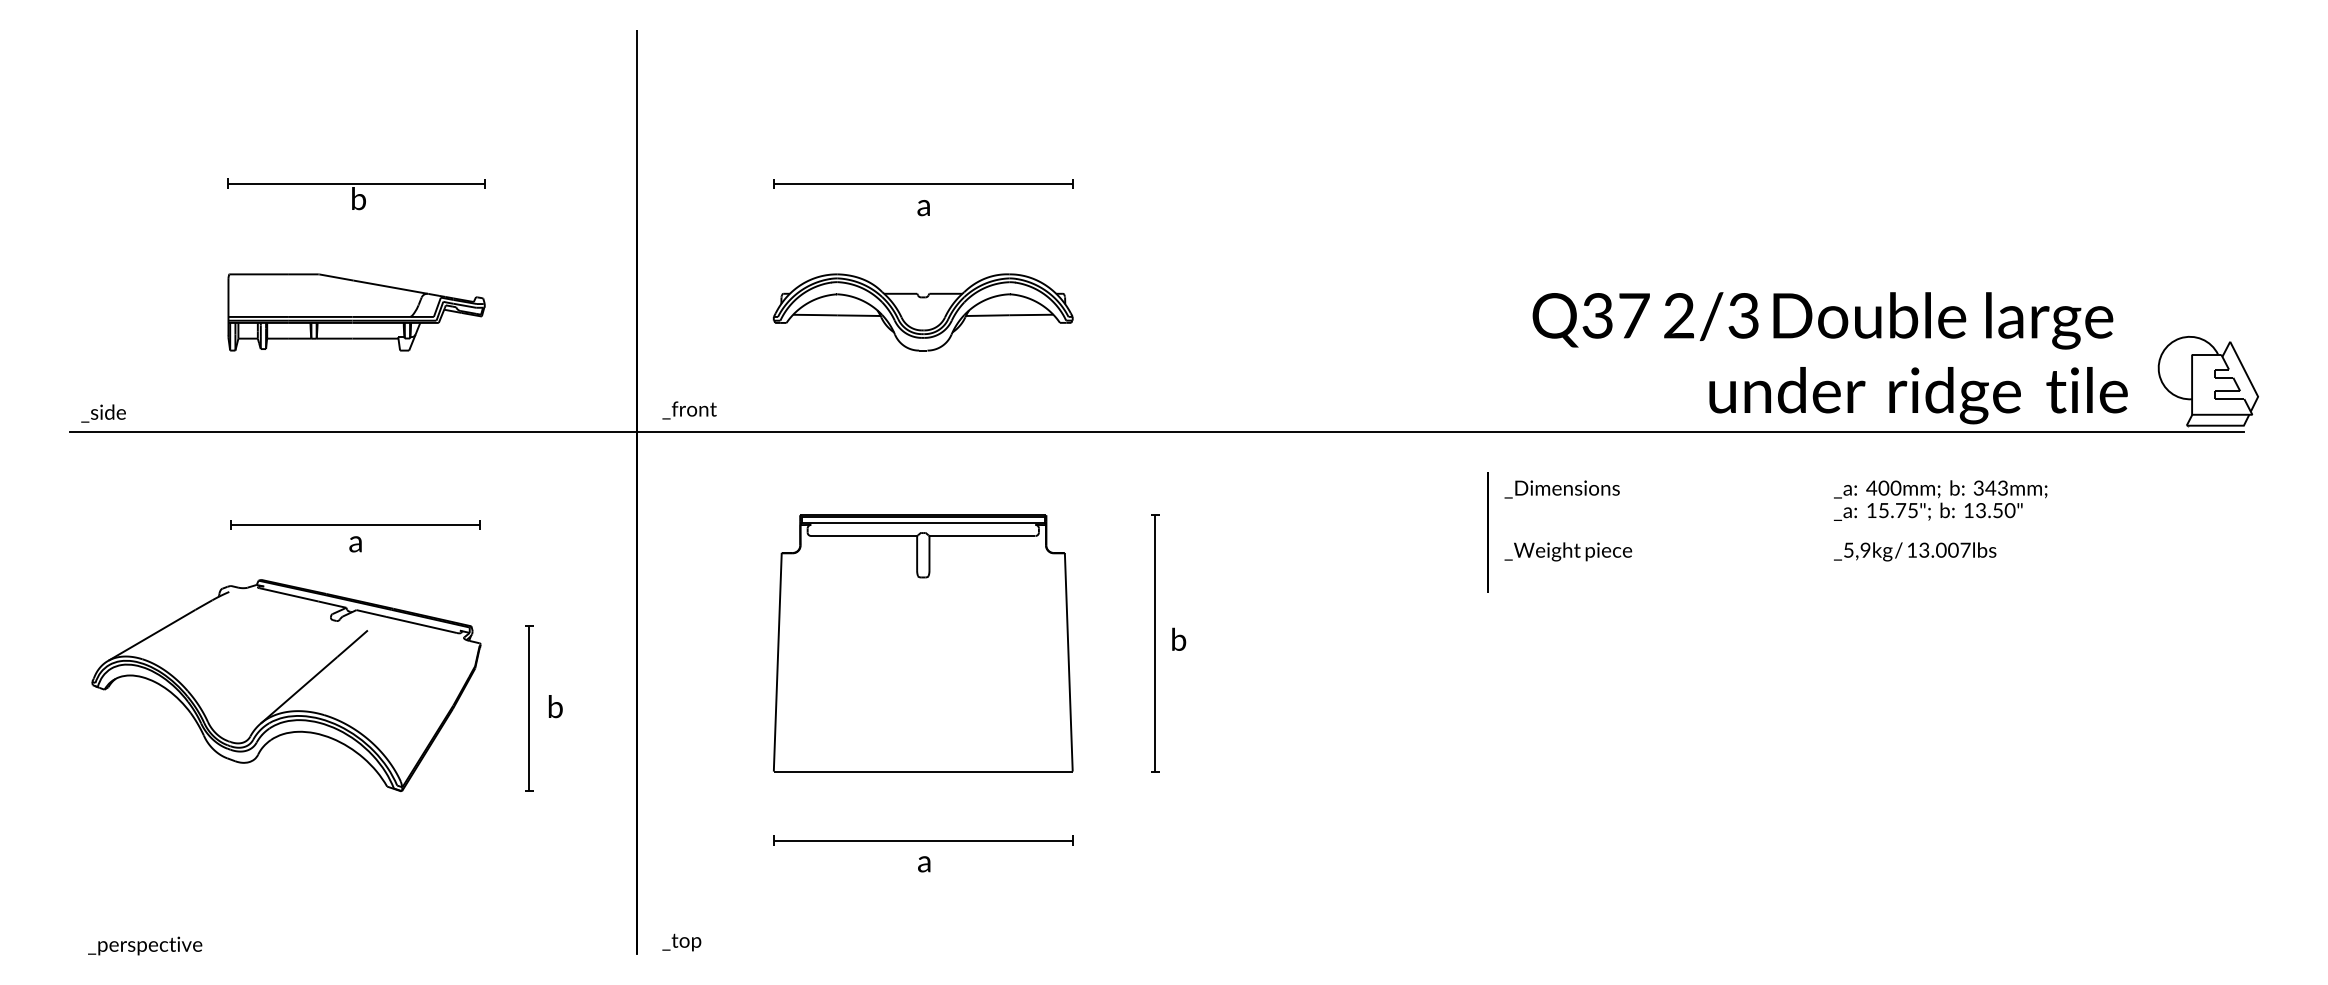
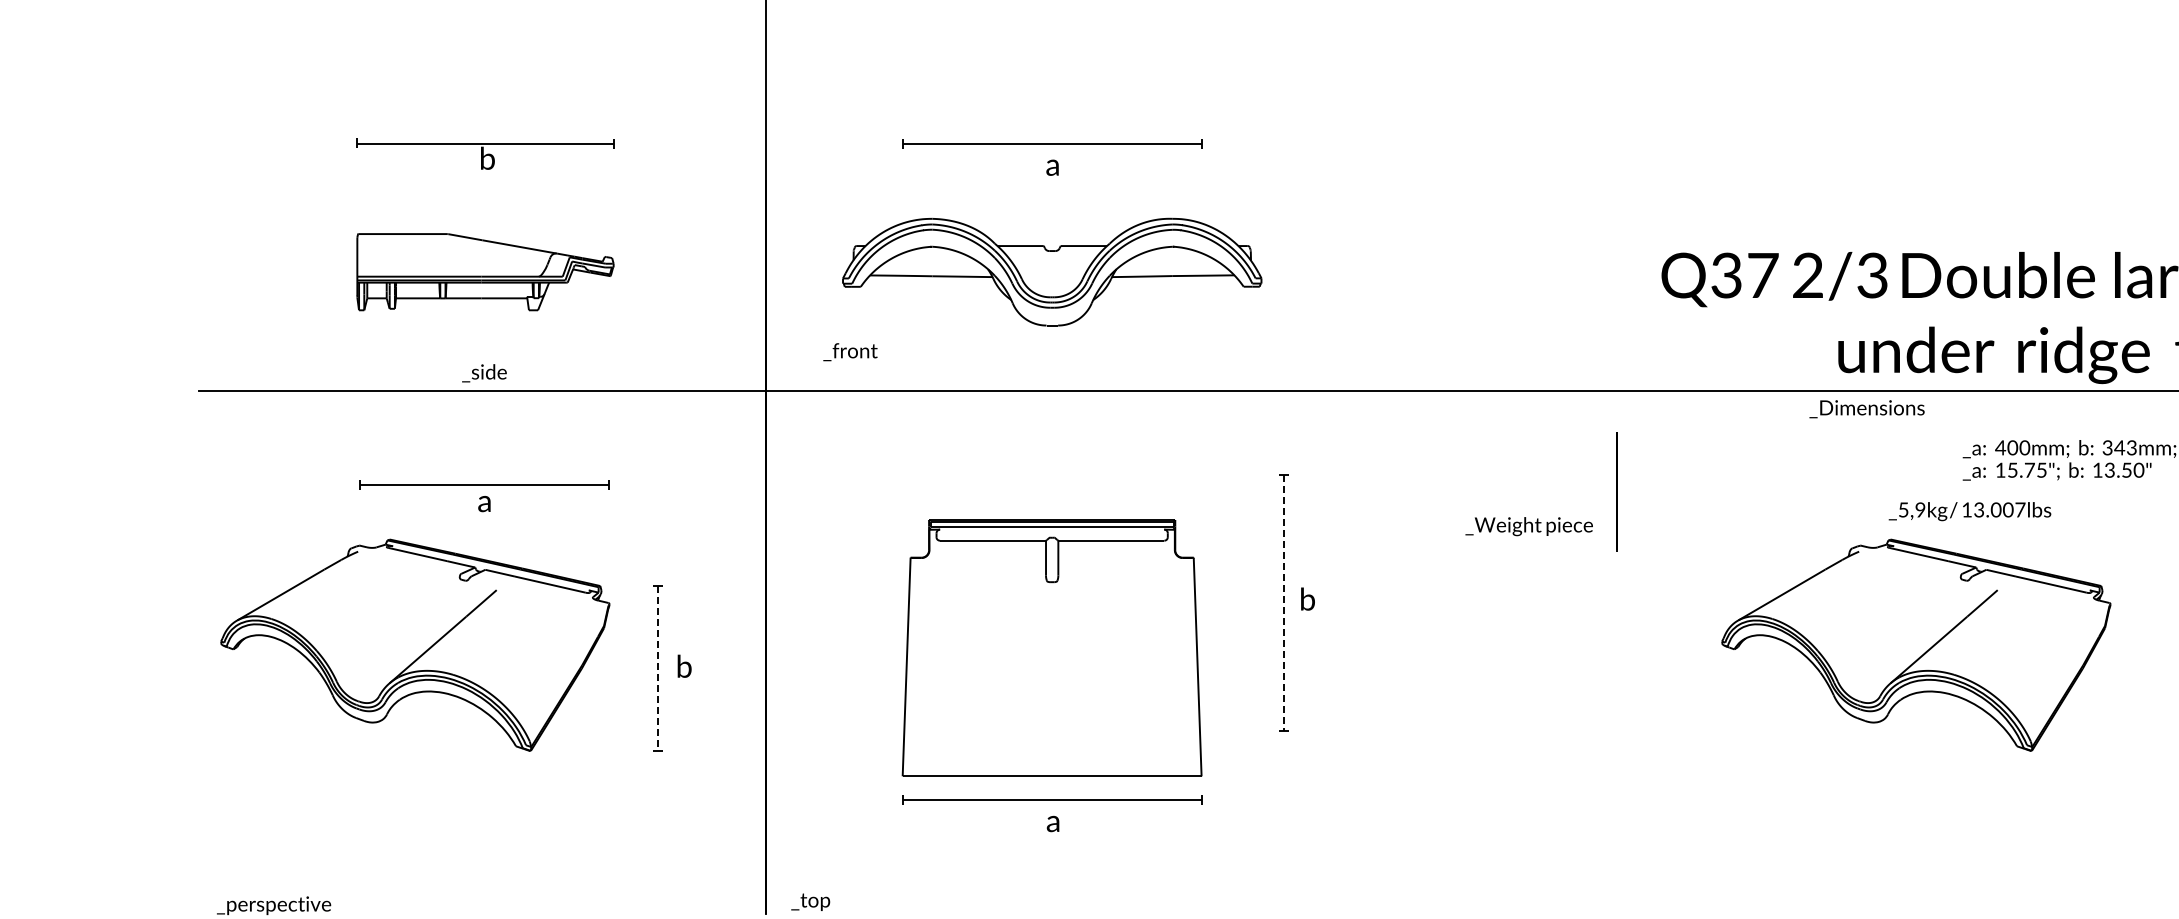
part: (922, 312) -> (1051, 272), size x1.4
text: (689, 410) -> (850, 352), moved
text: (103, 413) -> (484, 373), moved
text: (1561, 489) -> (1866, 409), moved
text: (1568, 551) -> (1529, 526), moved
text: (1915, 551) -> (1970, 511), moved
part: (923, 643) -> (1052, 648), moved
line: (1155, 643) -> (1284, 603), solid -> dashed
part: (1787, 685) -> (1916, 645), added
line: (529, 709) -> (658, 669), solid -> dashed

